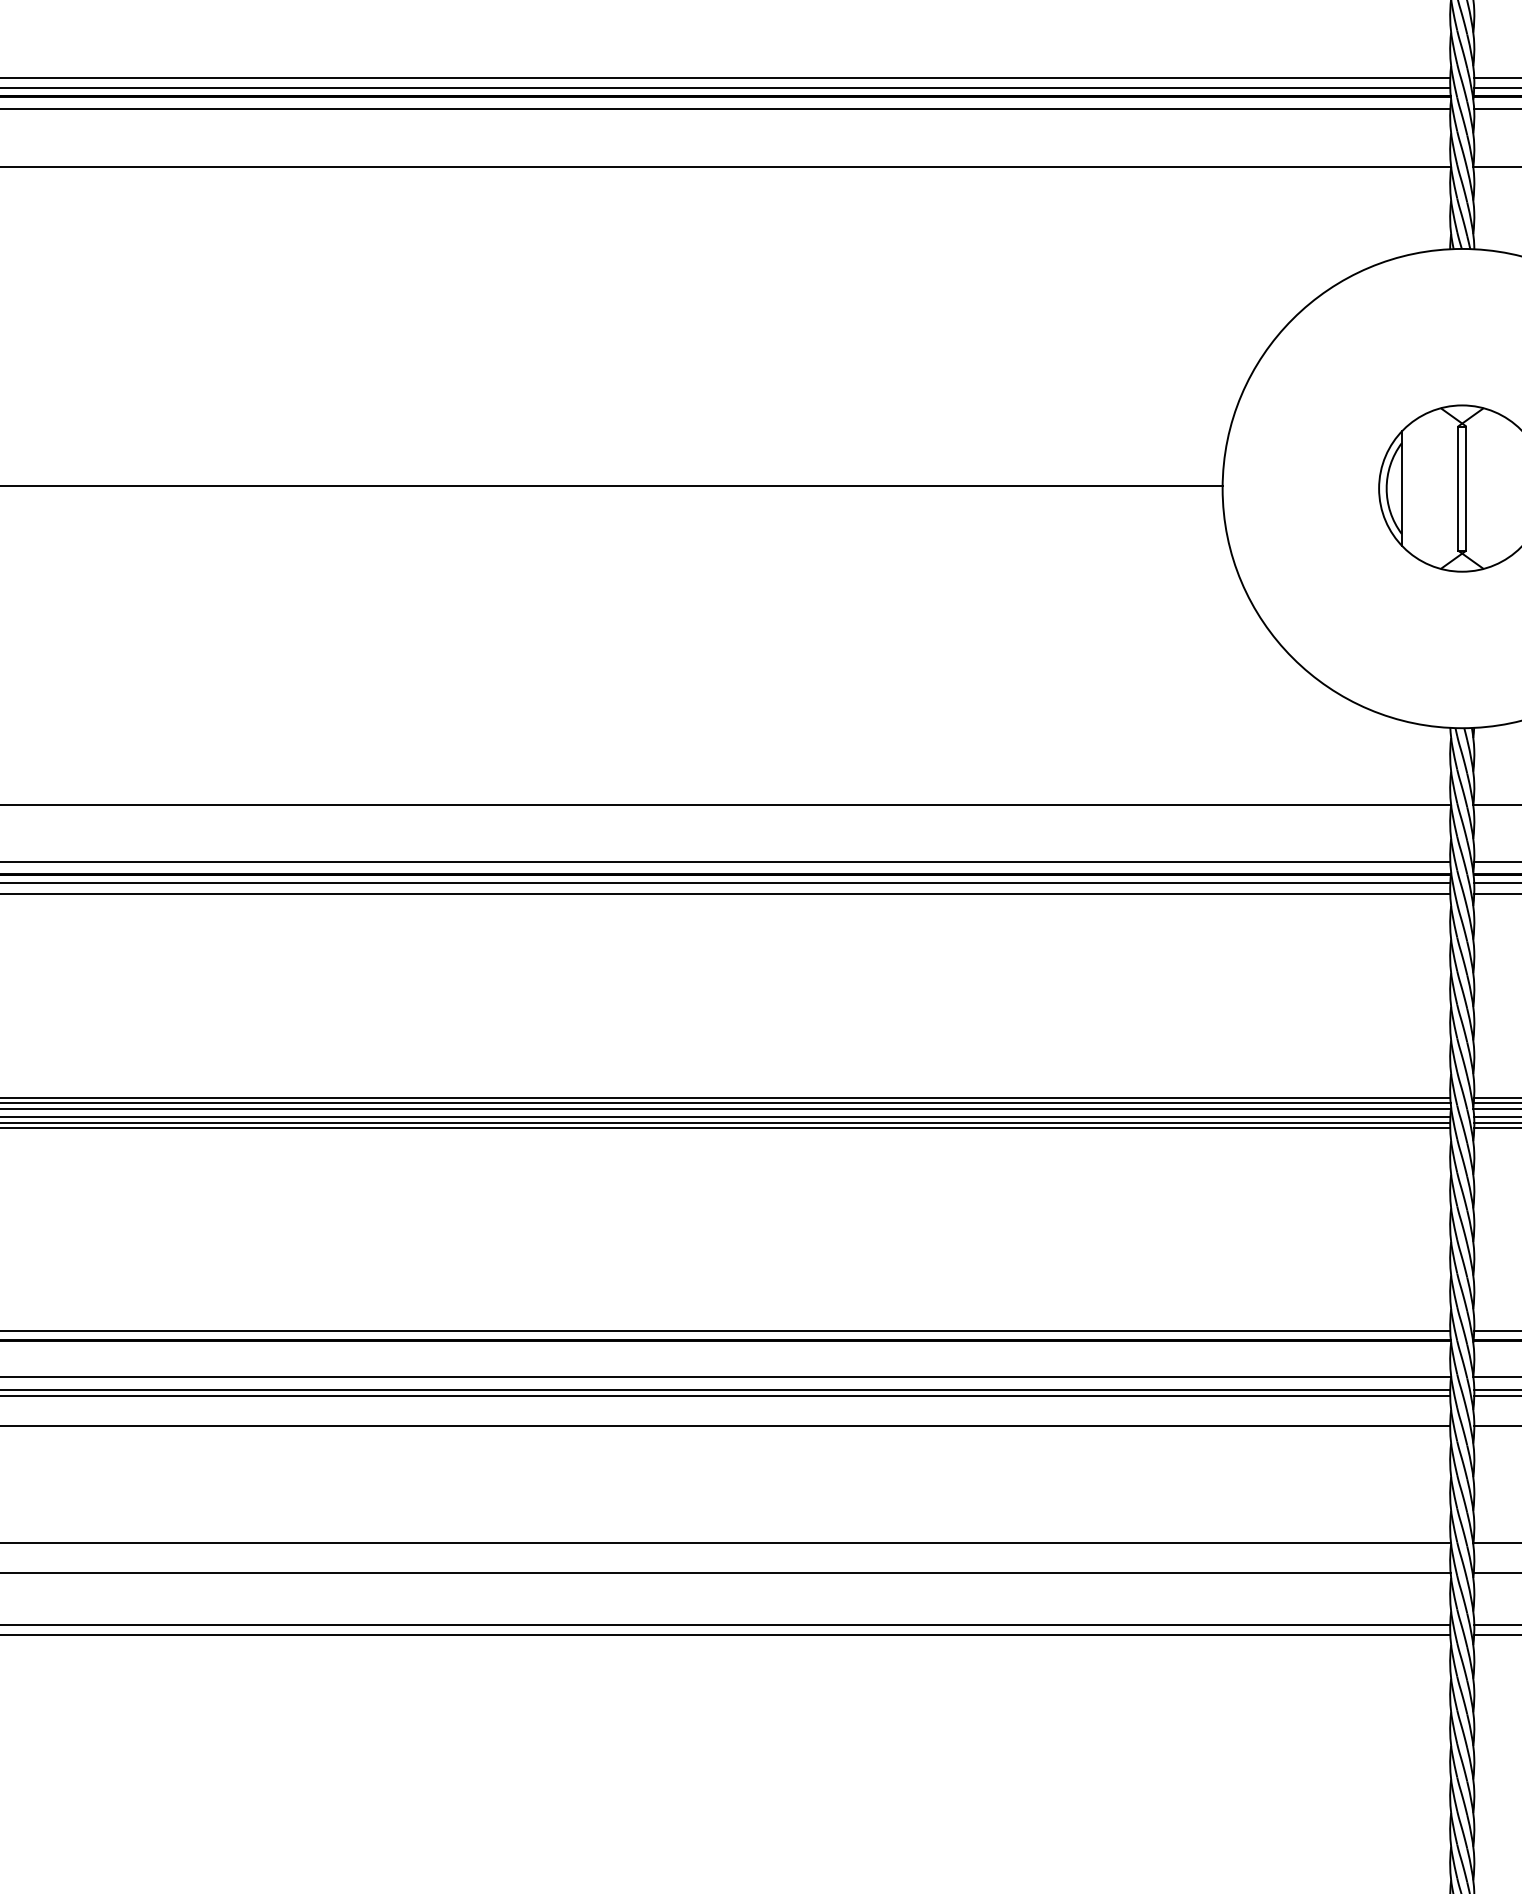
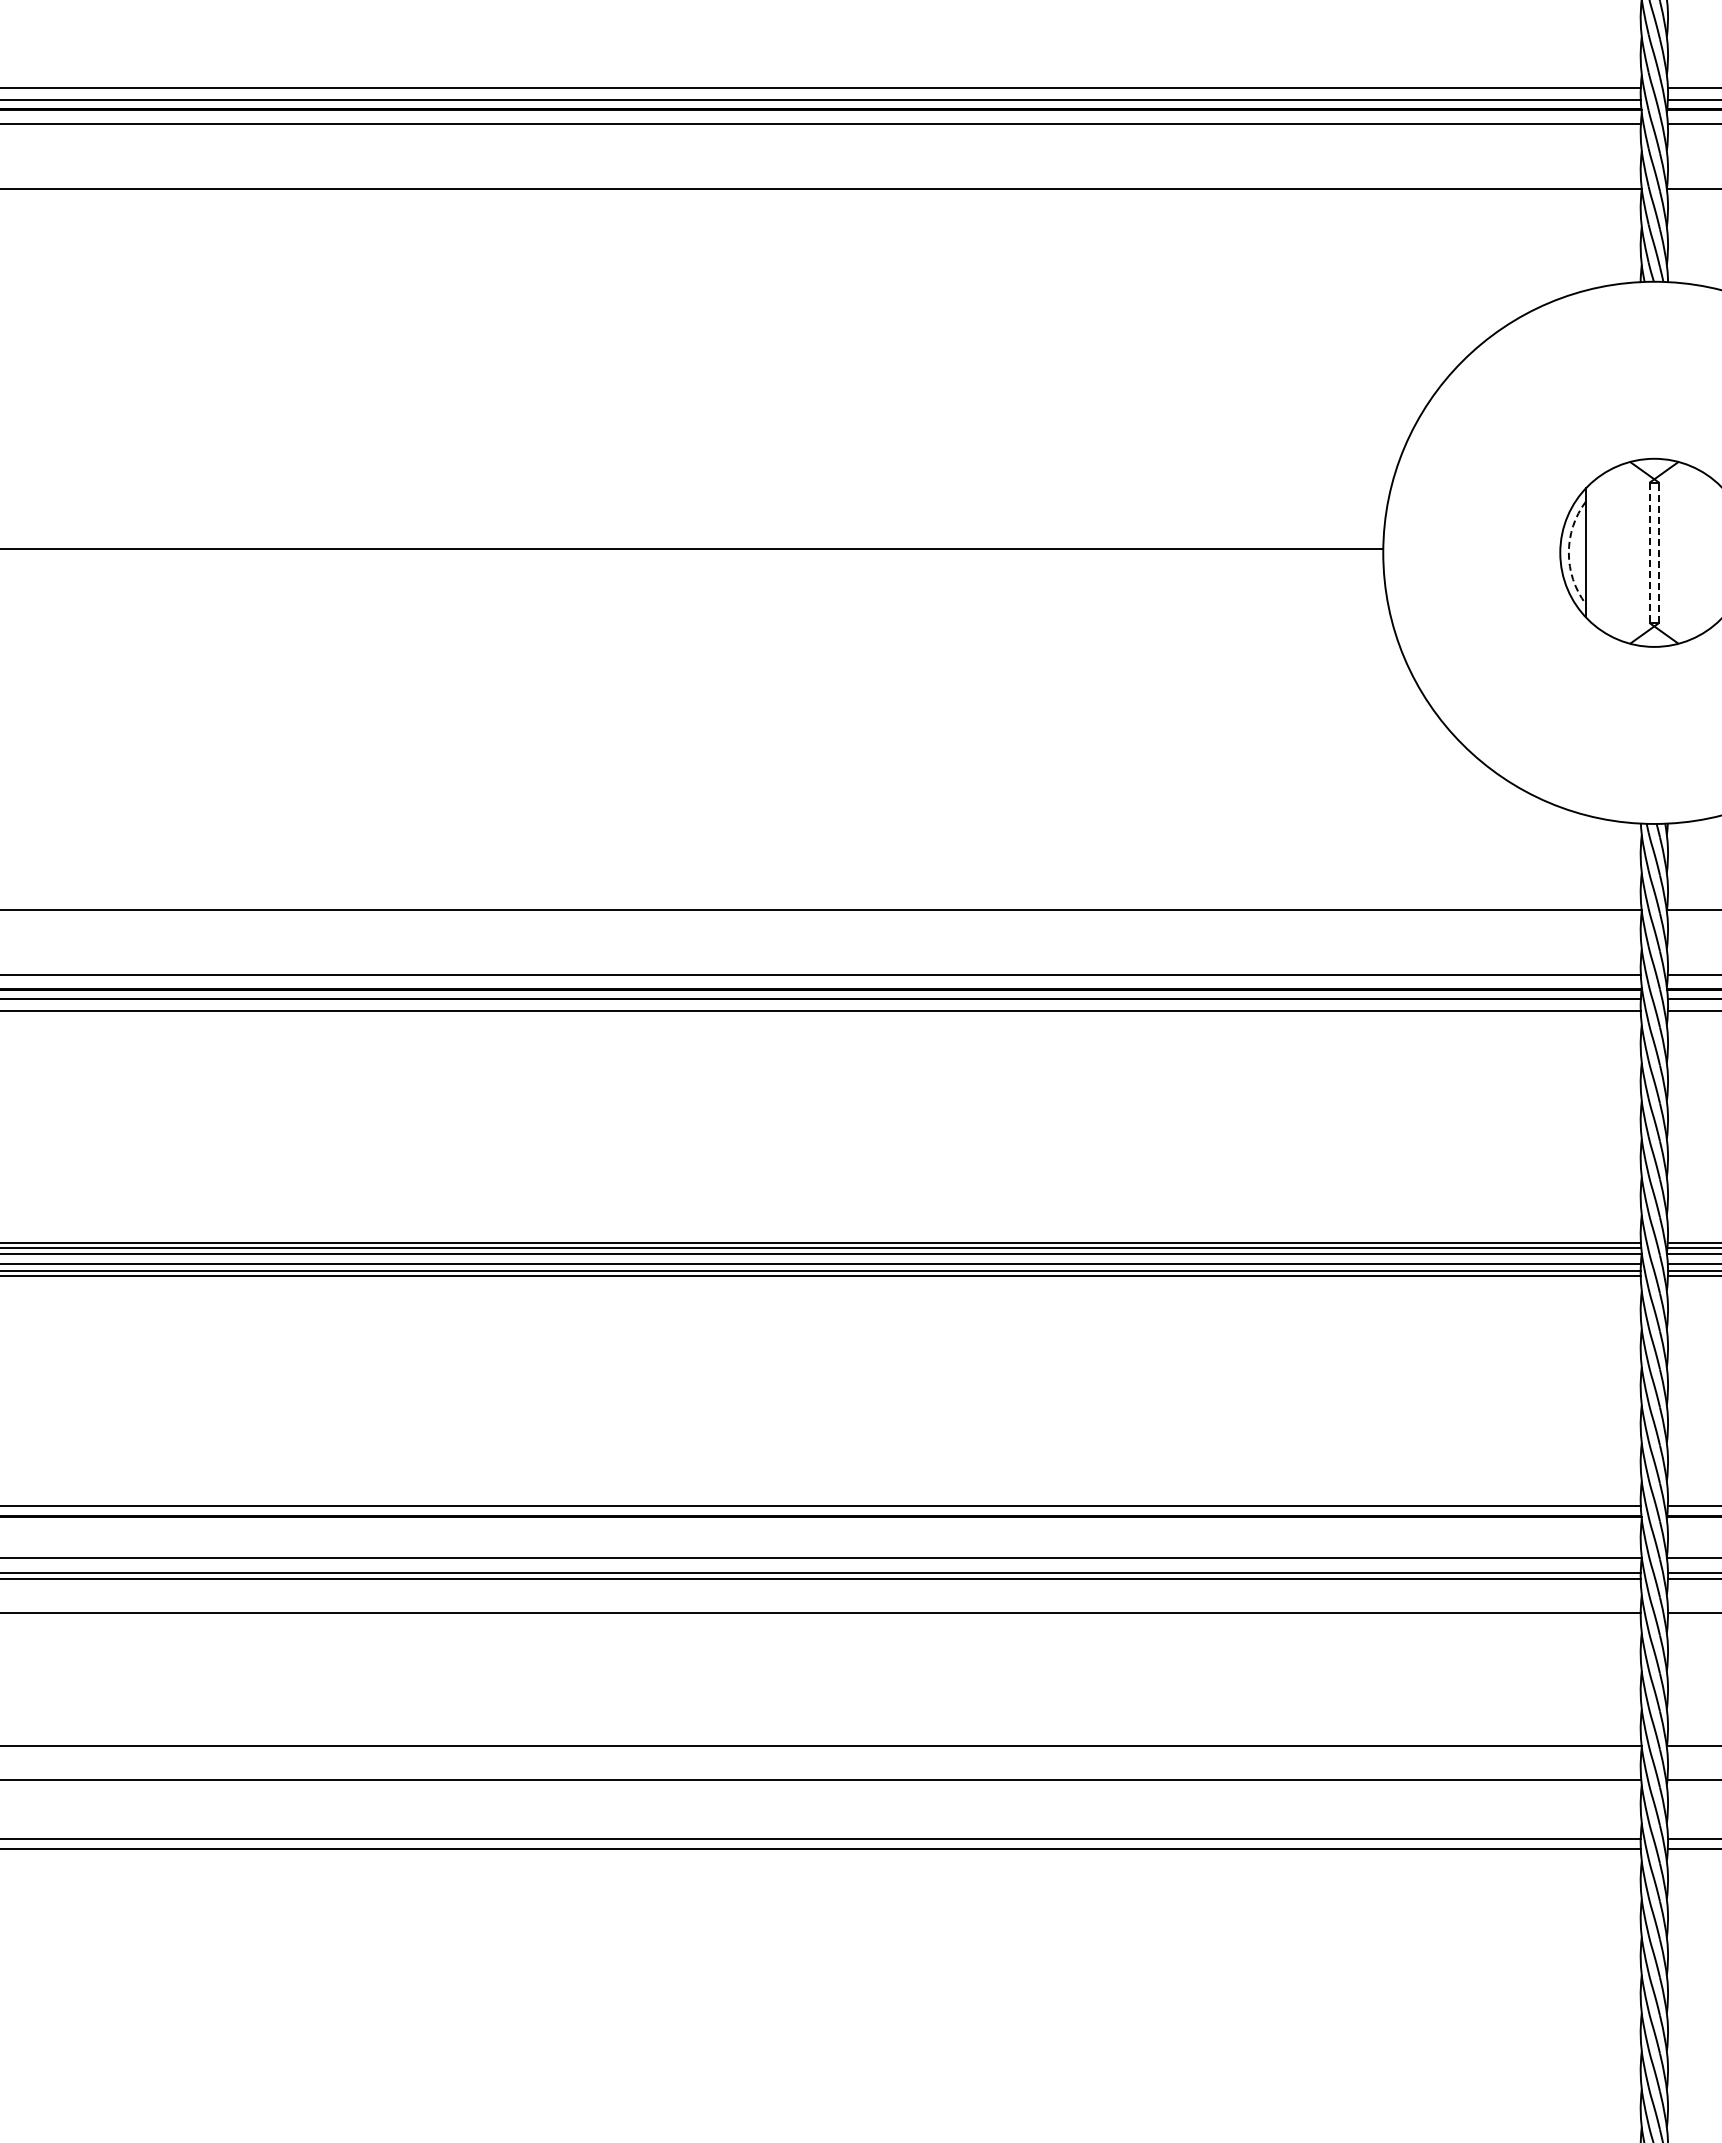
arc: (1386, 488) -> (1568, 552), solid -> dashed
line: (1466, 488) -> (1659, 552), solid -> dashed
line: (1457, 489) -> (1649, 553), solid -> dashed

